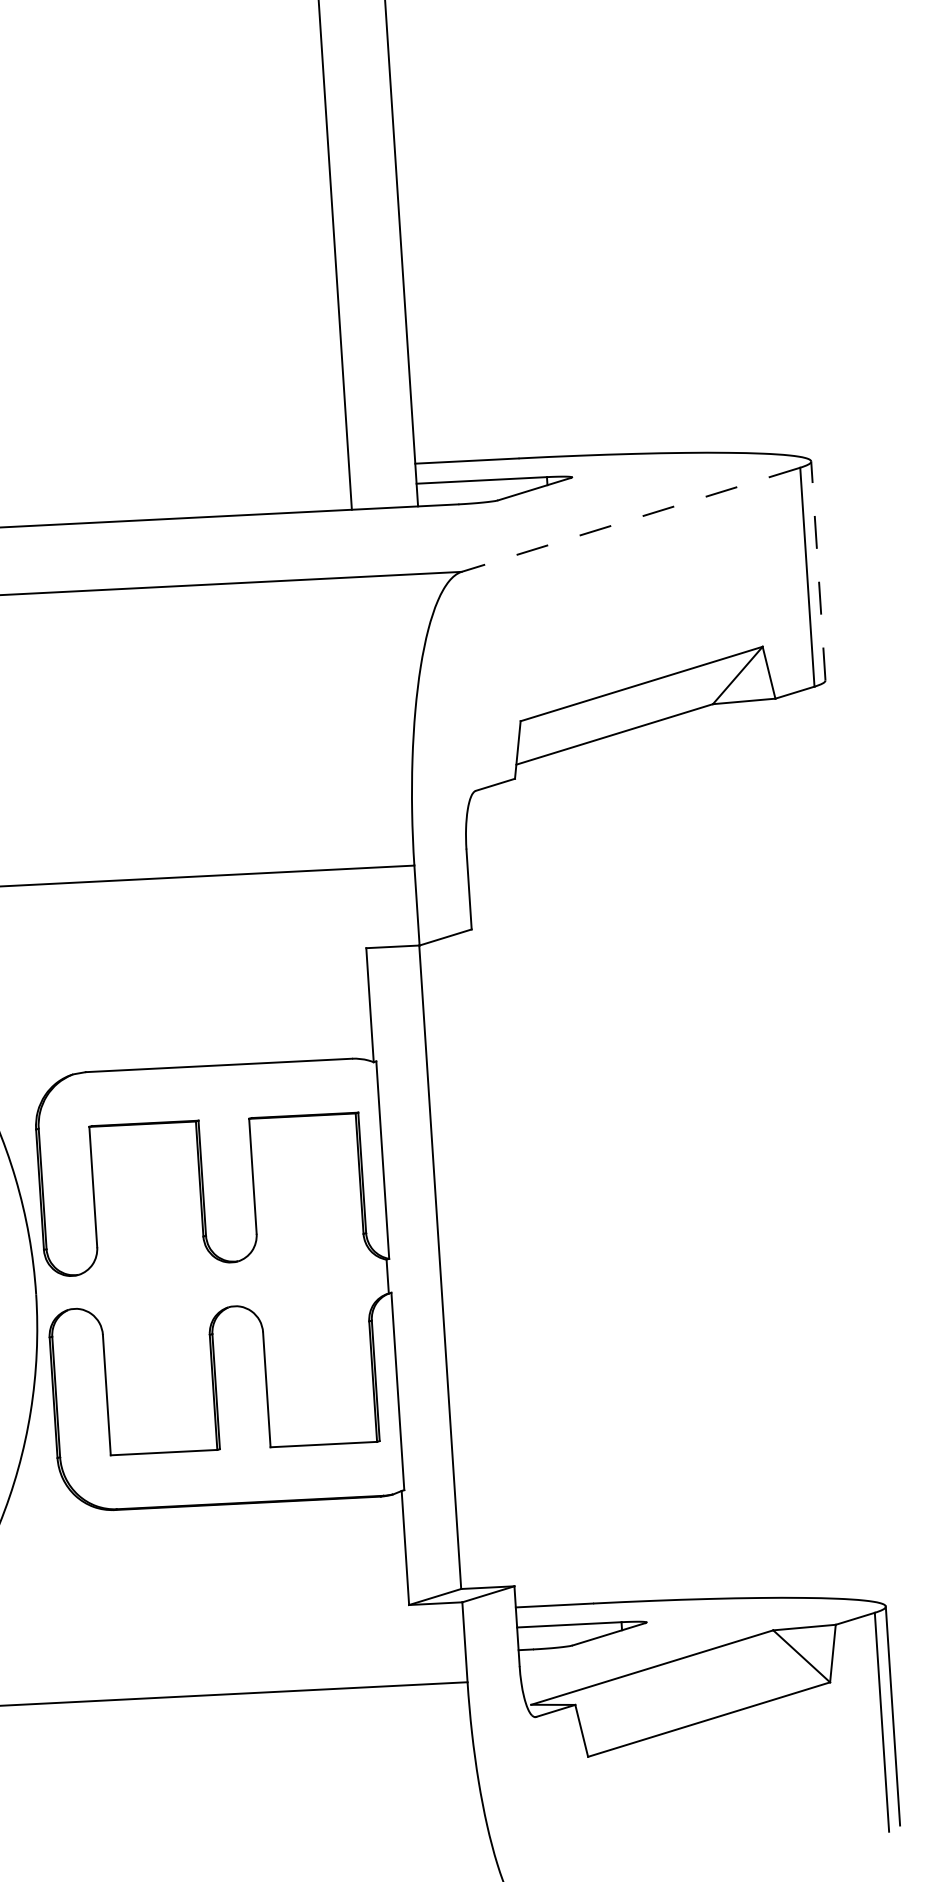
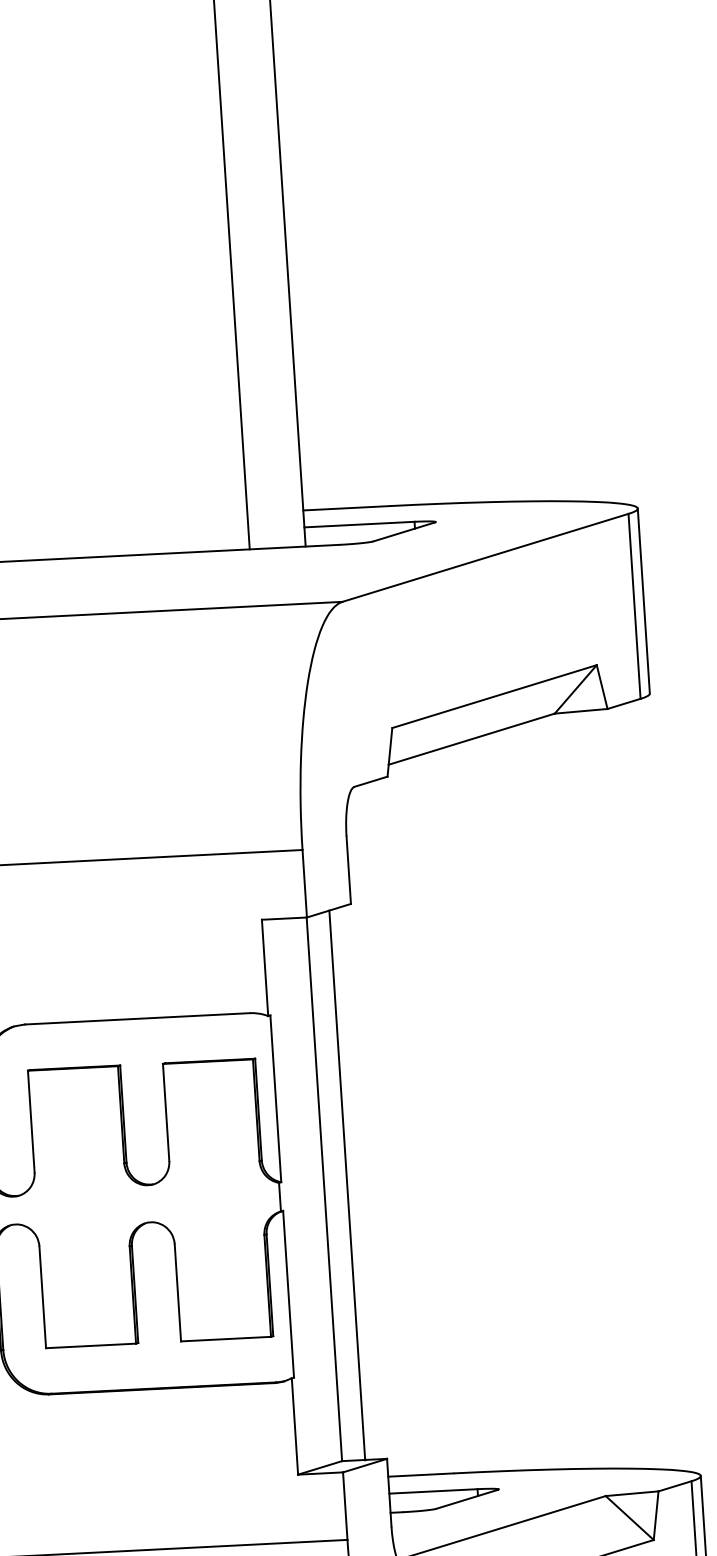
line: (630, 519) -> (485, 557), dashed -> solid
line: (818, 570) -> (643, 600), dashed -> solid
line: (467, 1262) -> (347, 1185), added

